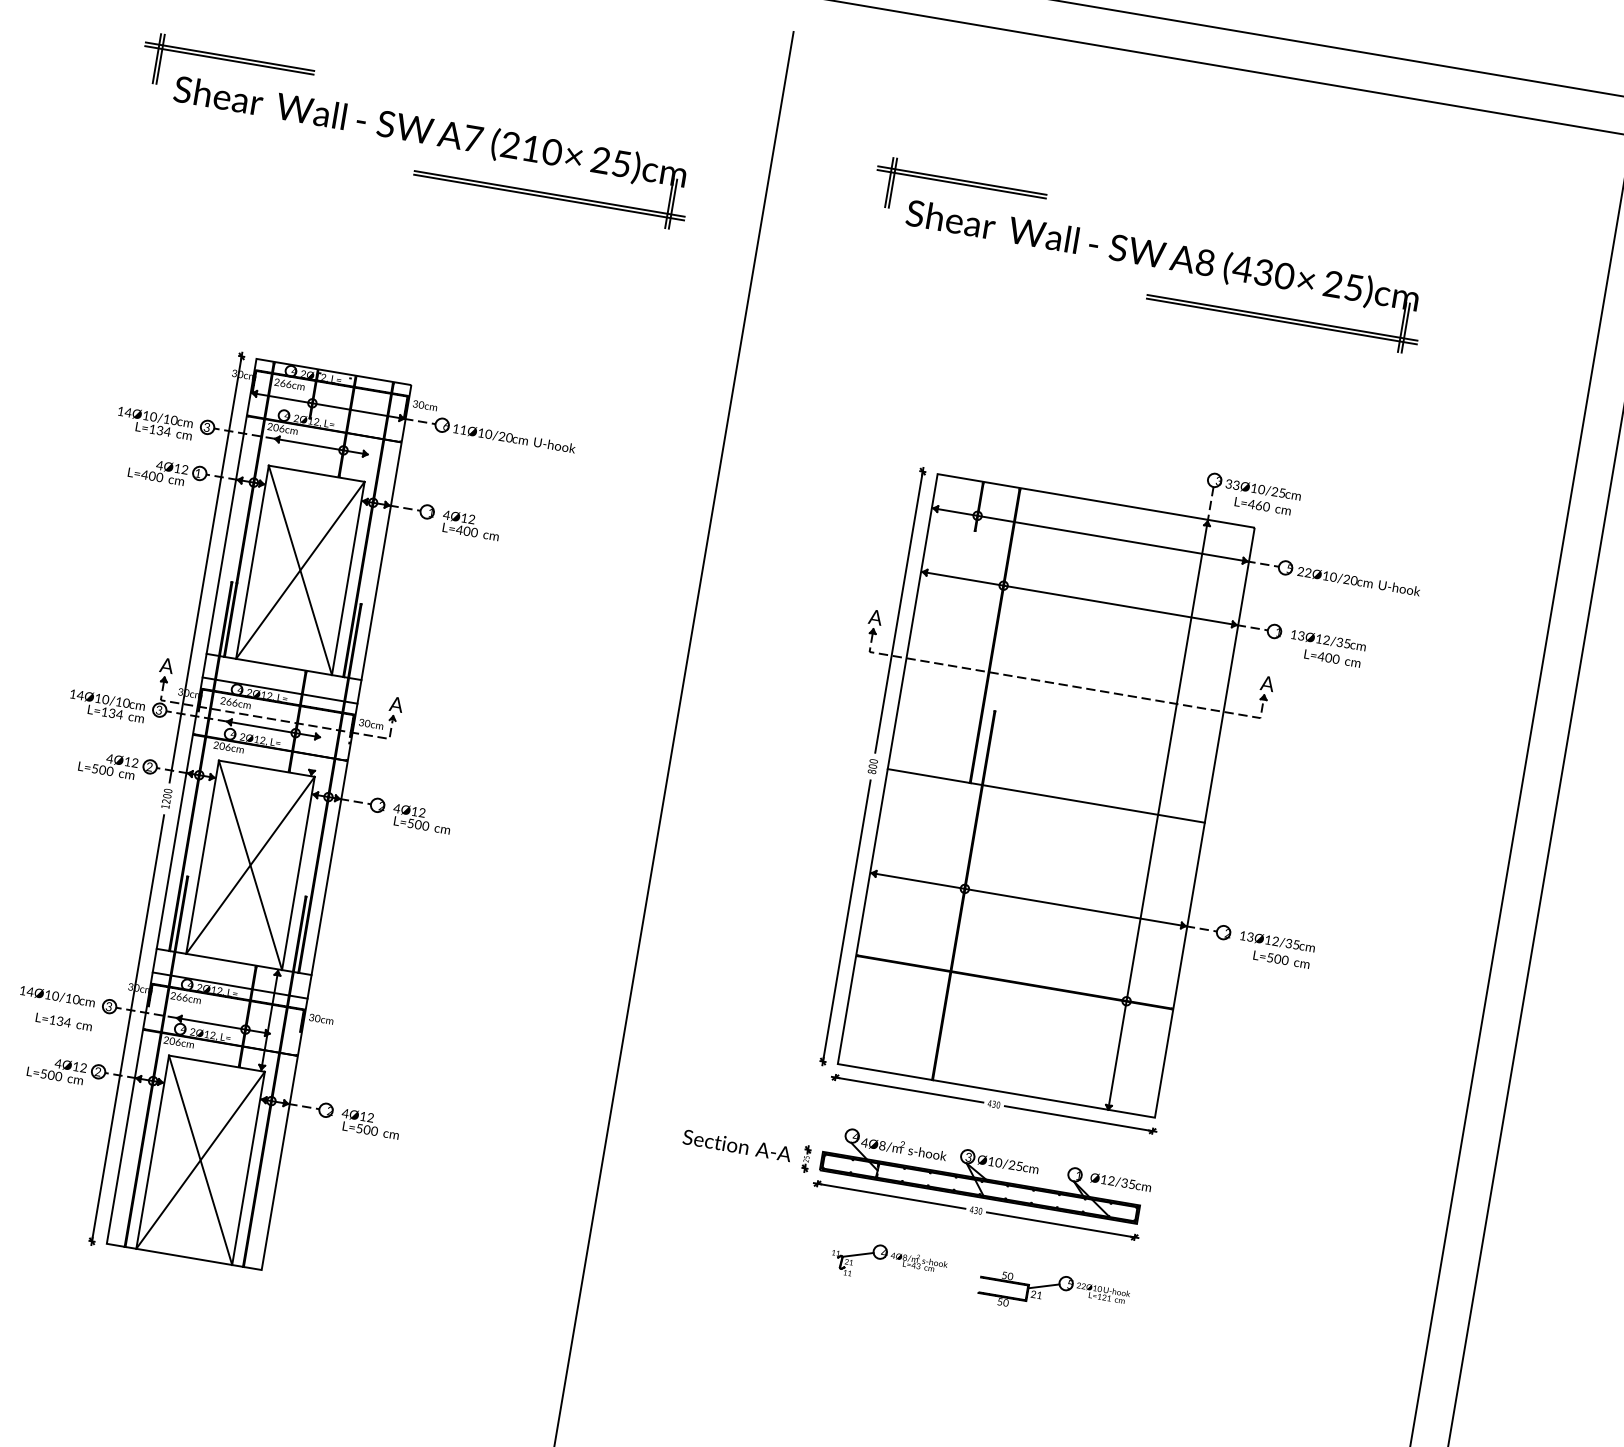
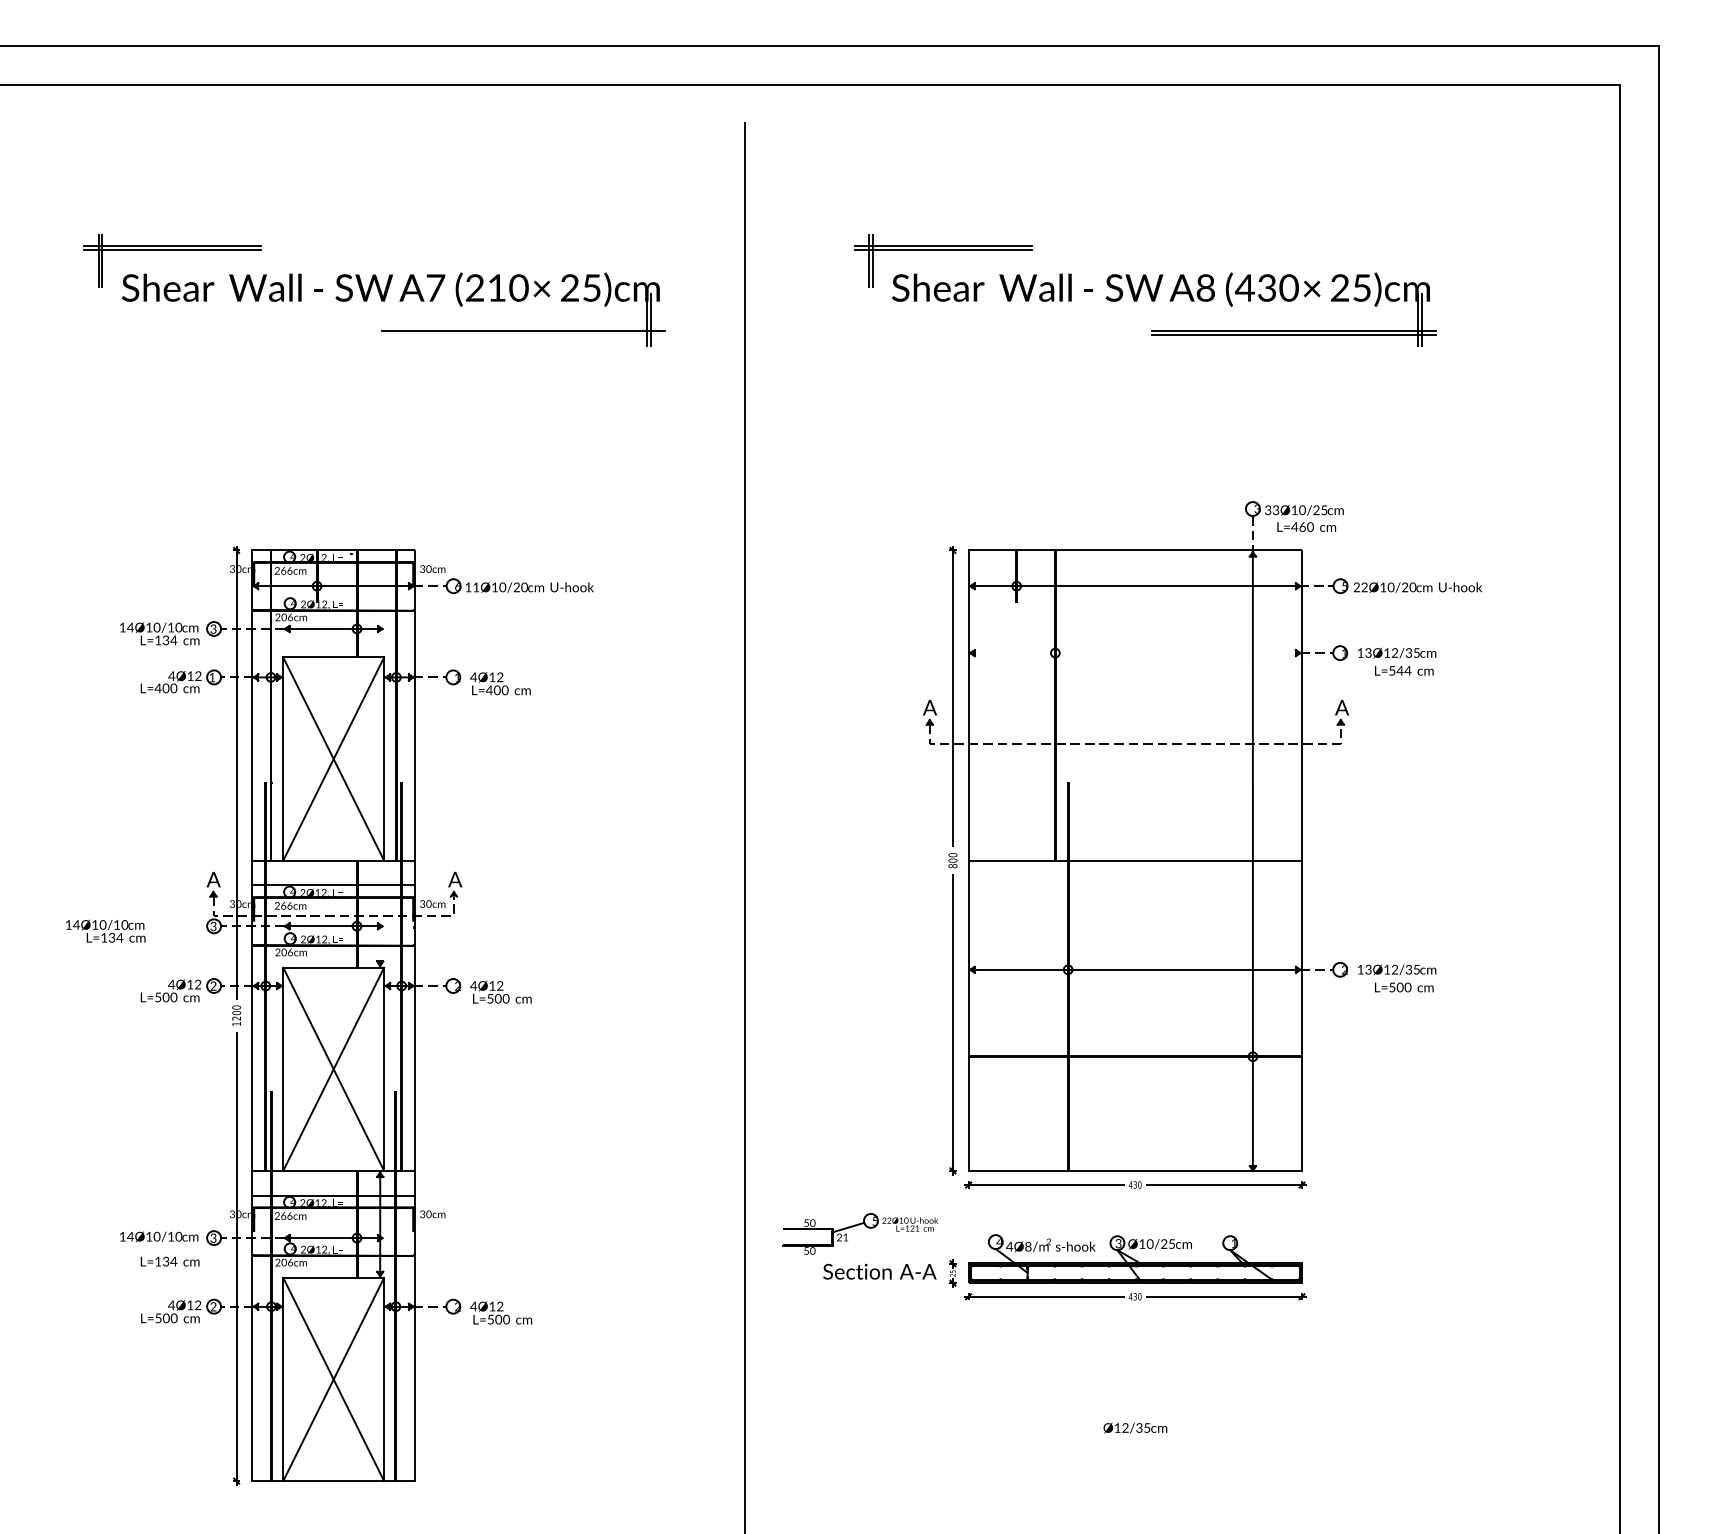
line: (549, 197) -> (523, 334), removed
line: (1078, 598) -> (1134, 653), removed
text: (1328, 657) -> (1399, 670), L=400 -> L=544
text: (107, 705) -> (105, 930), moved
text: (1121, 1182) -> (1135, 1427), moved
part: (893, 1258) -> (1059, 1360), removed
part: (1051, 1286) -> (856, 1226), moved

